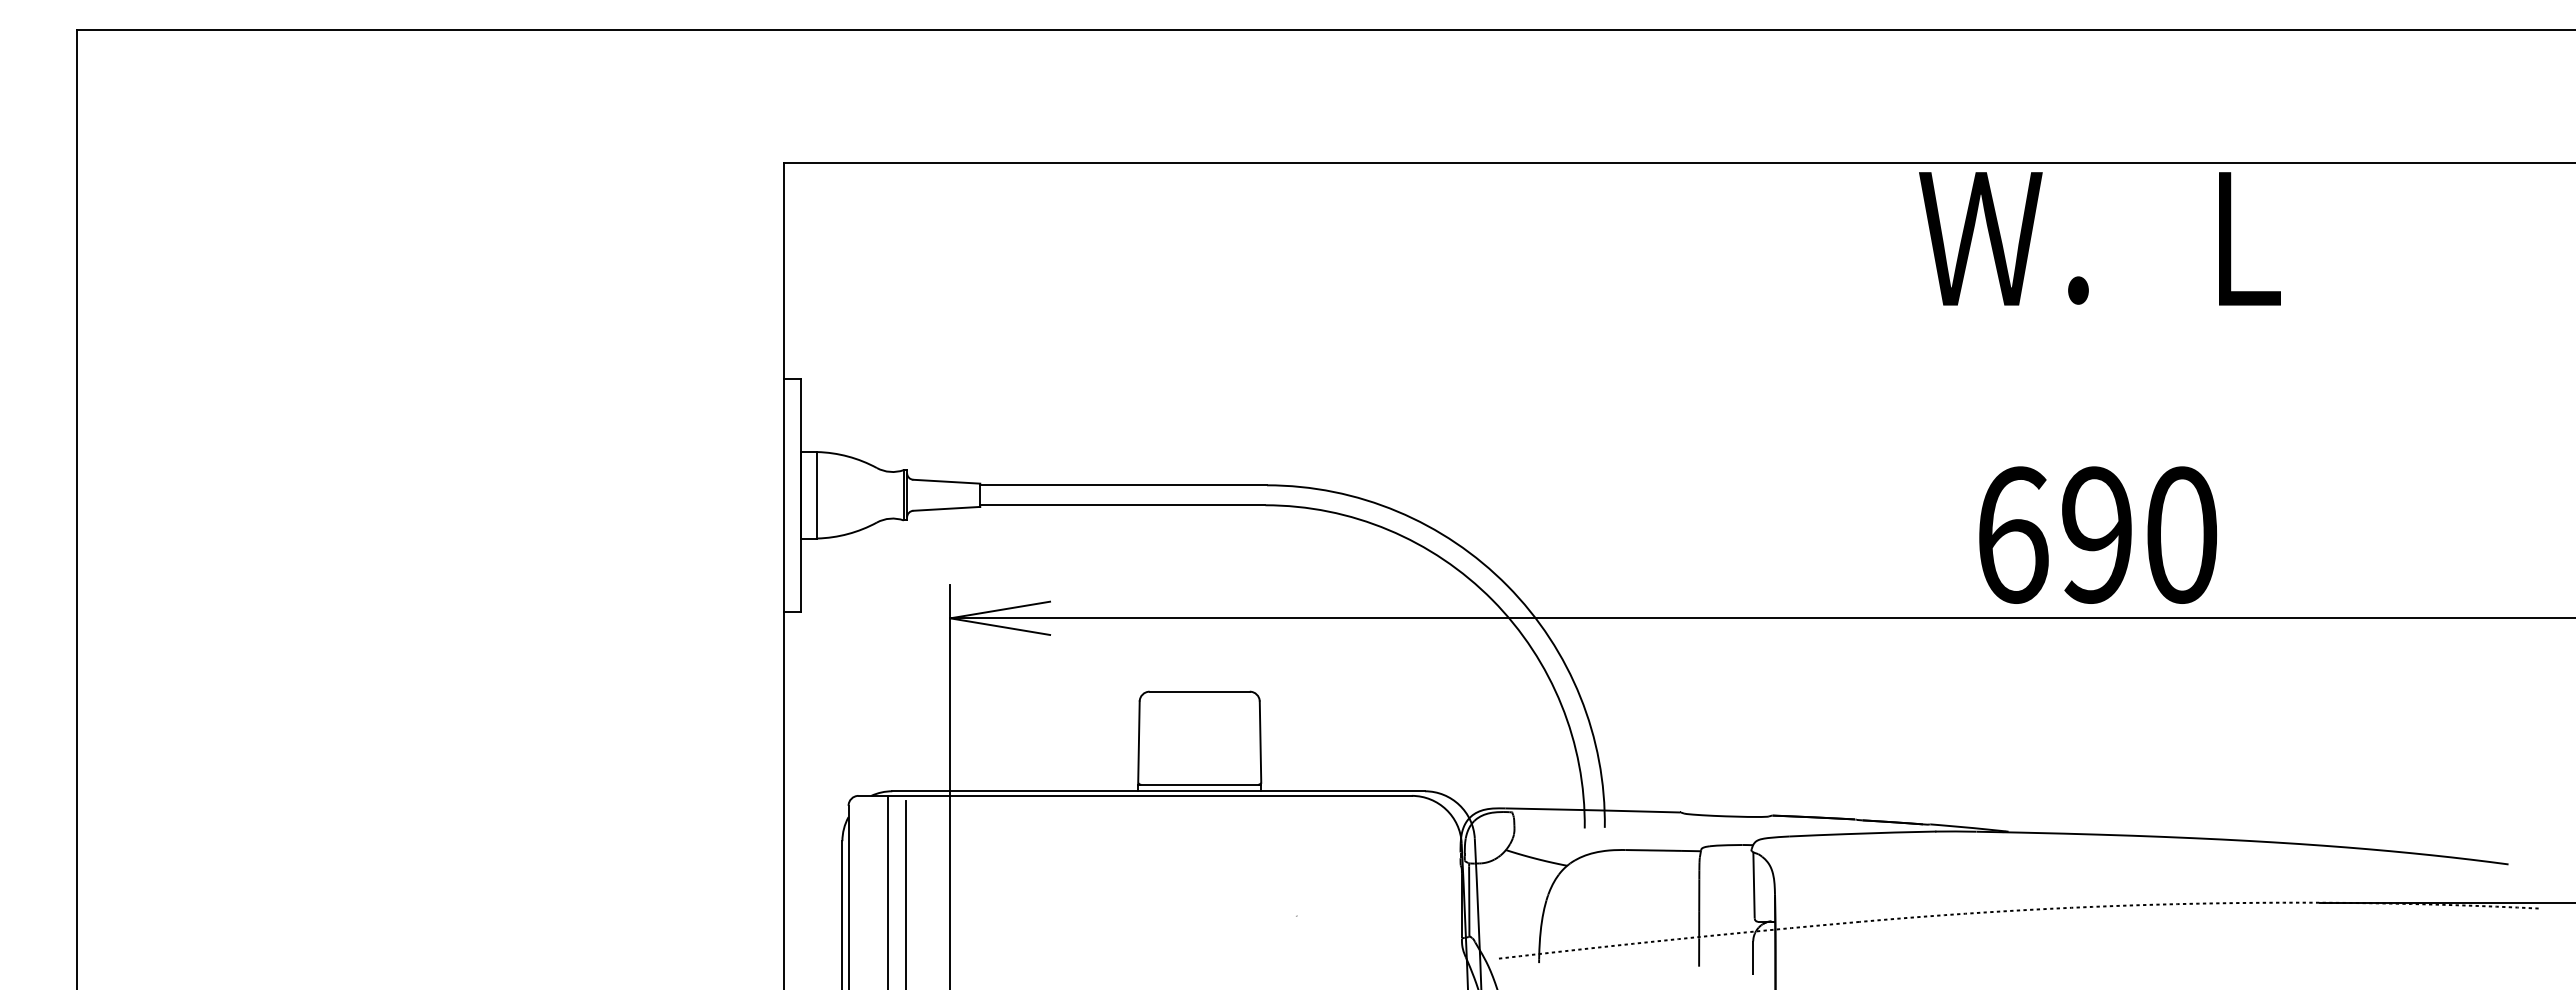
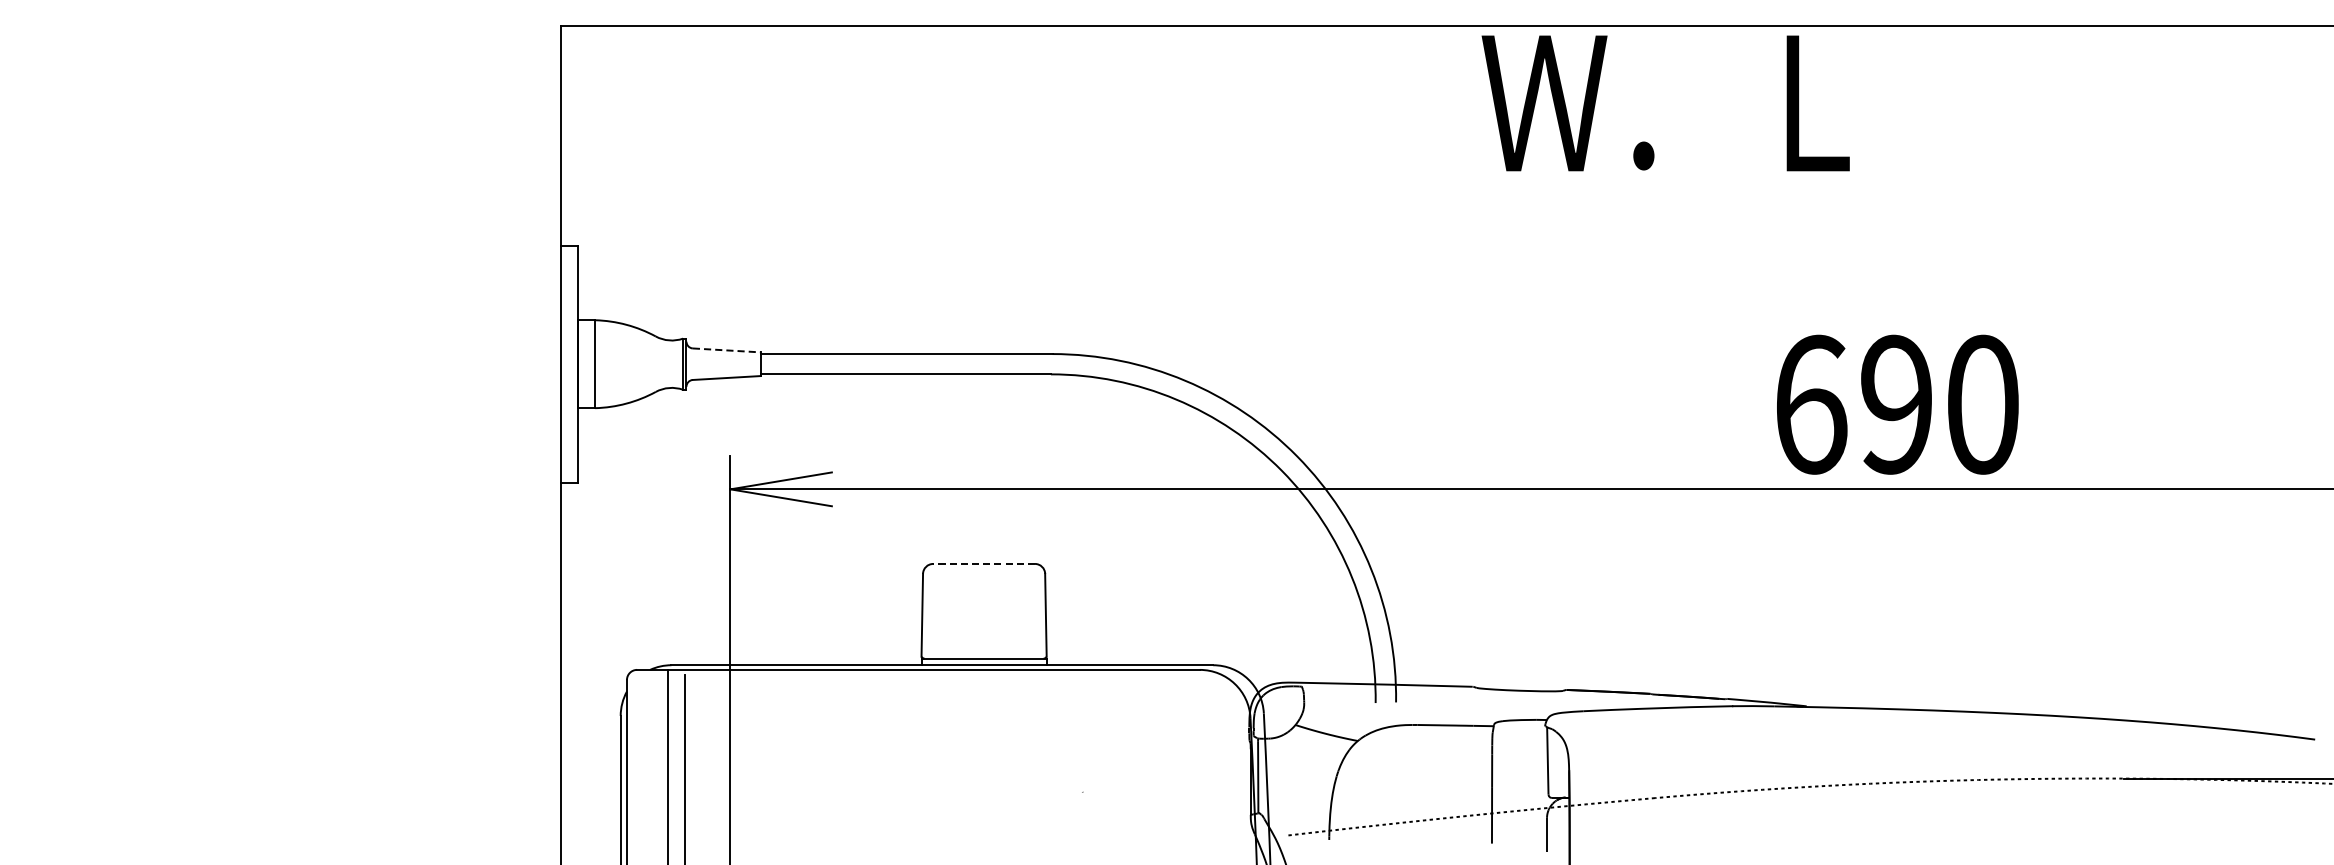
text: (2099, 238) -> (1665, 103), moved
line: (946, 481) -> (726, 350), solid -> dashed
line: (1199, 691) -> (983, 563), solid -> dashed

